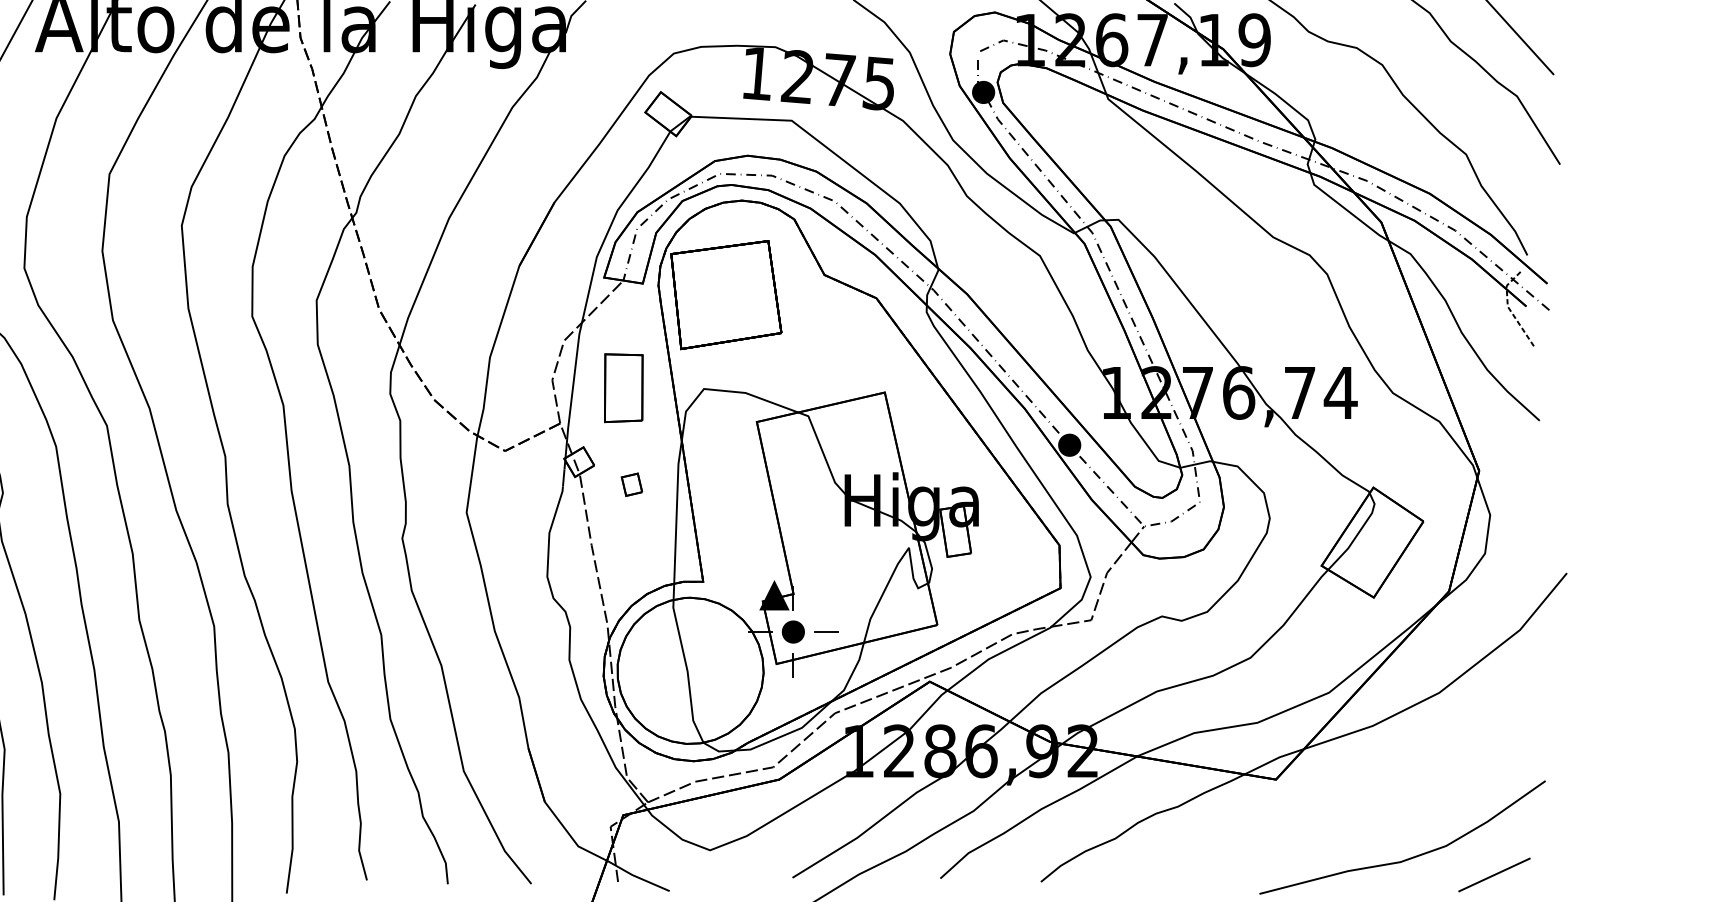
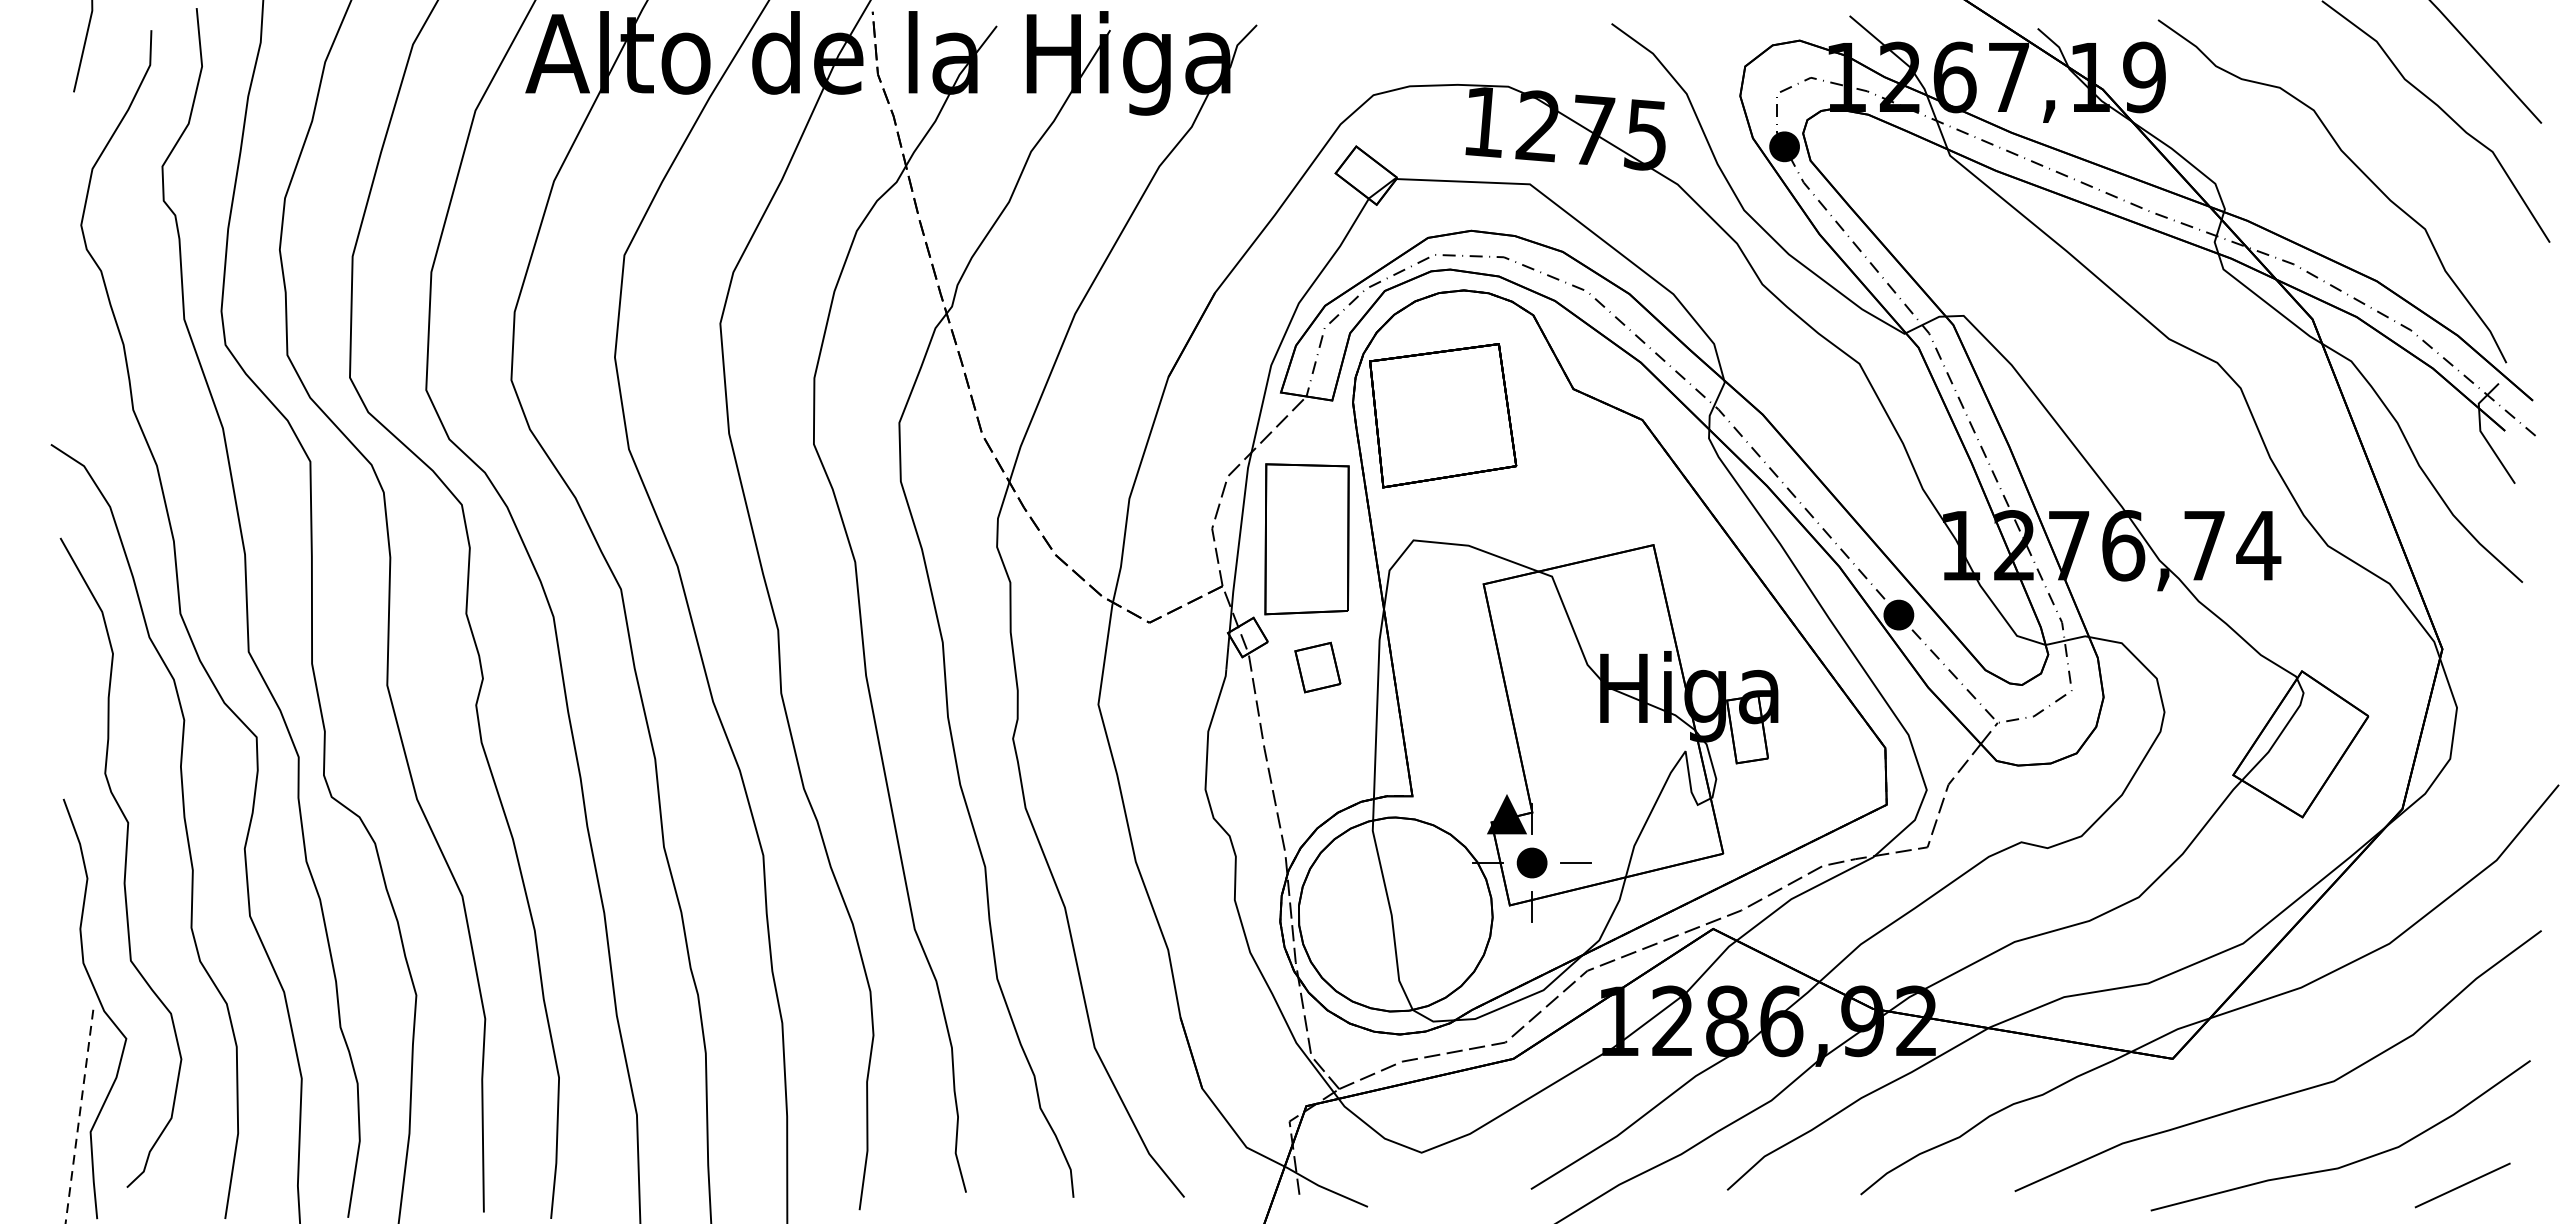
line: (1508, 307) -> (2481, 432), dashed -> solid
part: (623, 388) -> (1306, 539), size x1.67
part: (631, 484) -> (1317, 667), size x1.67
curve: (1362, 805) -> (2287, 1093), added

